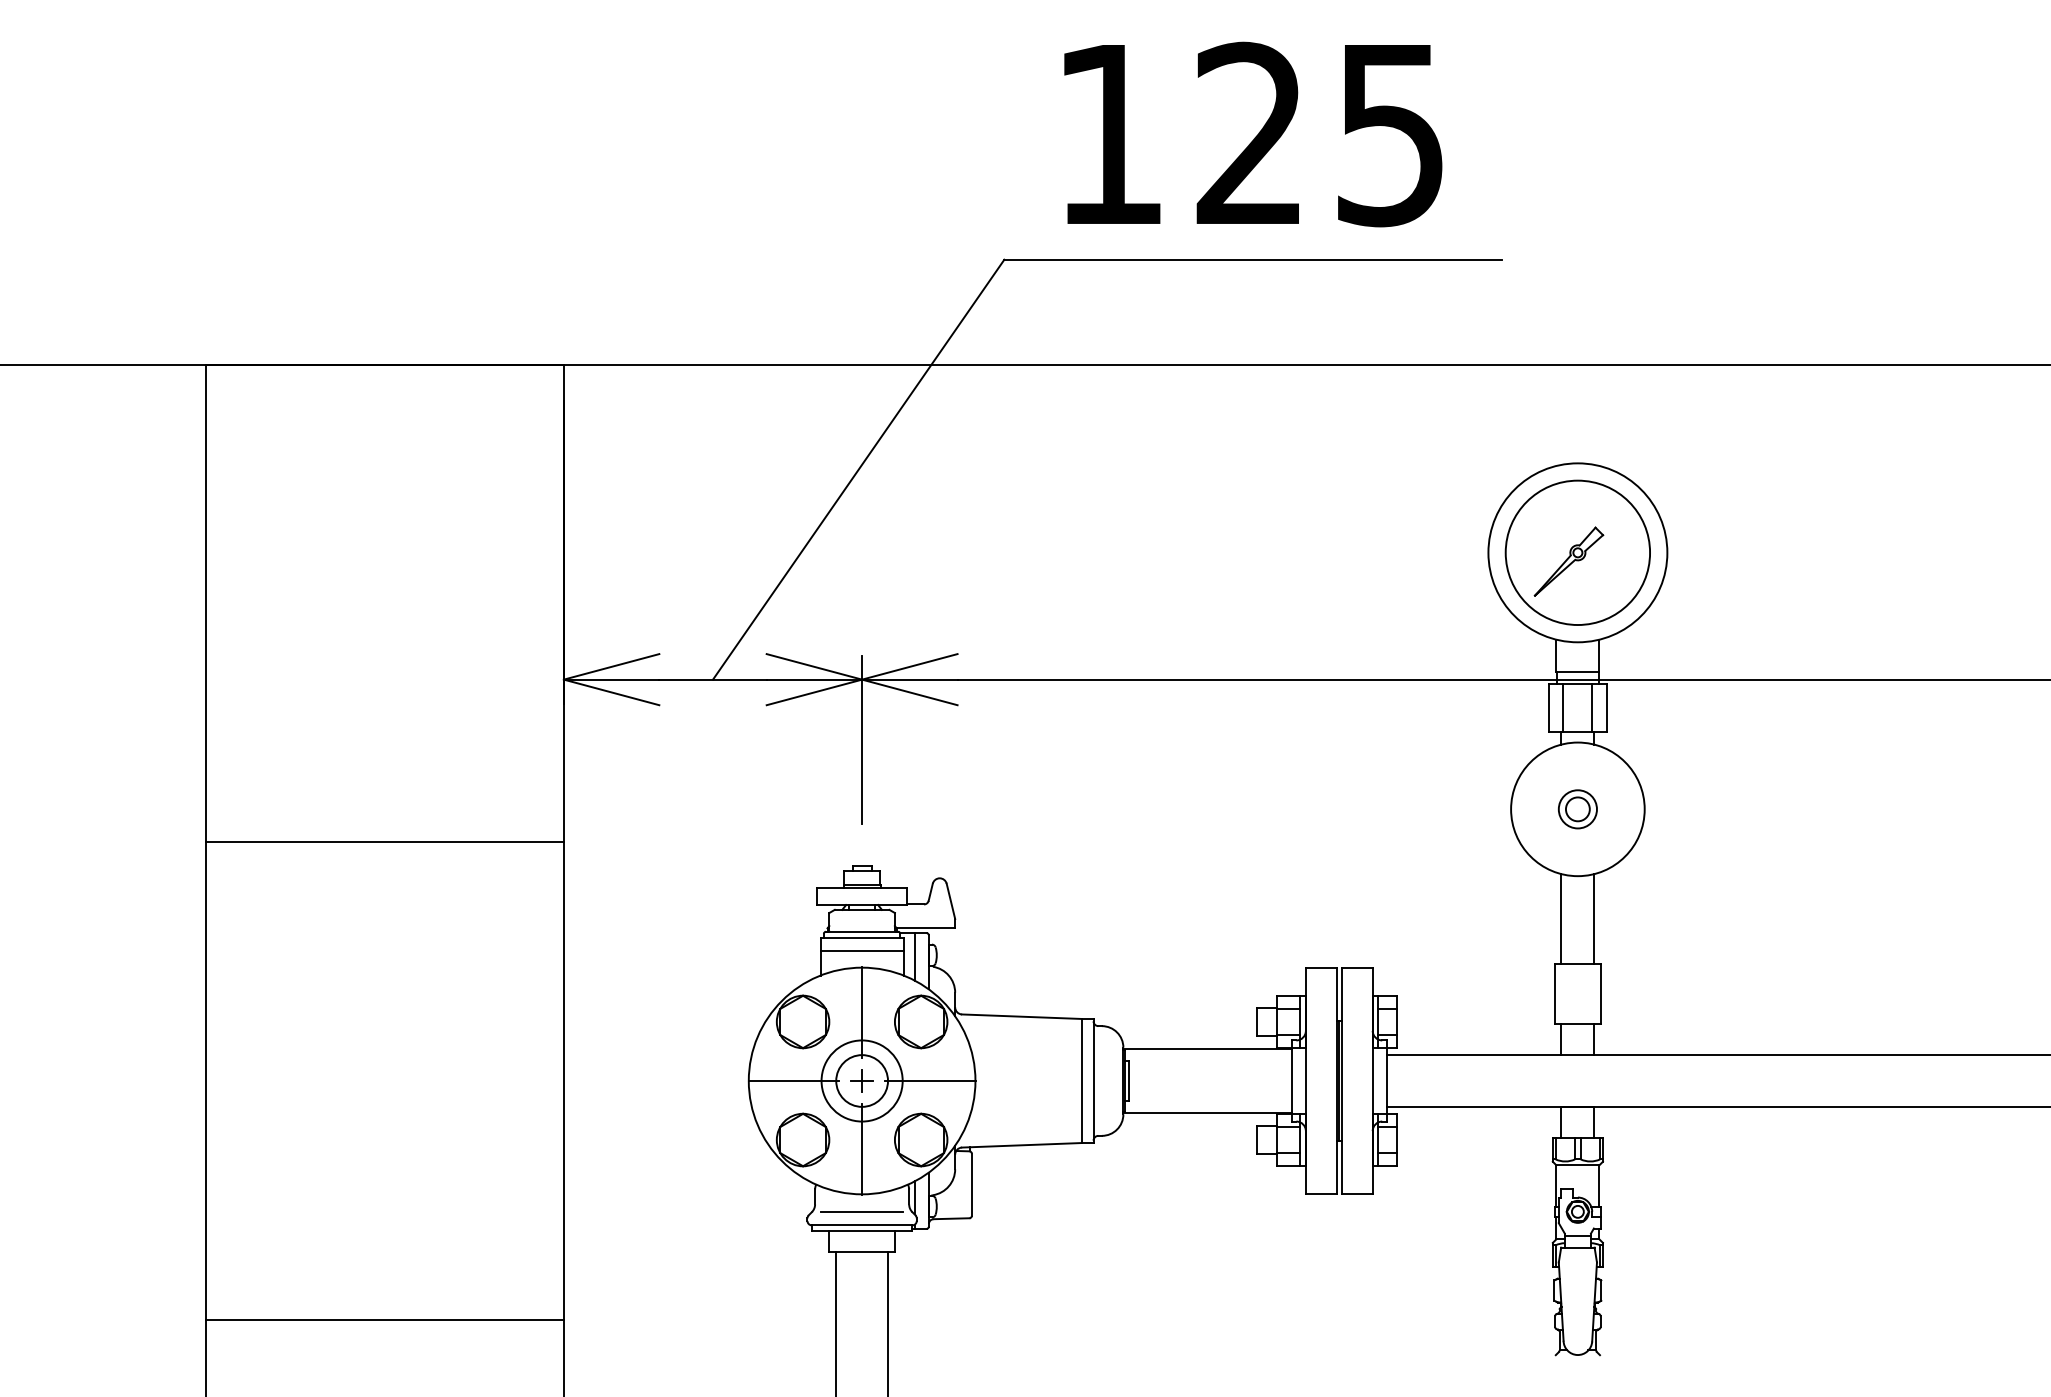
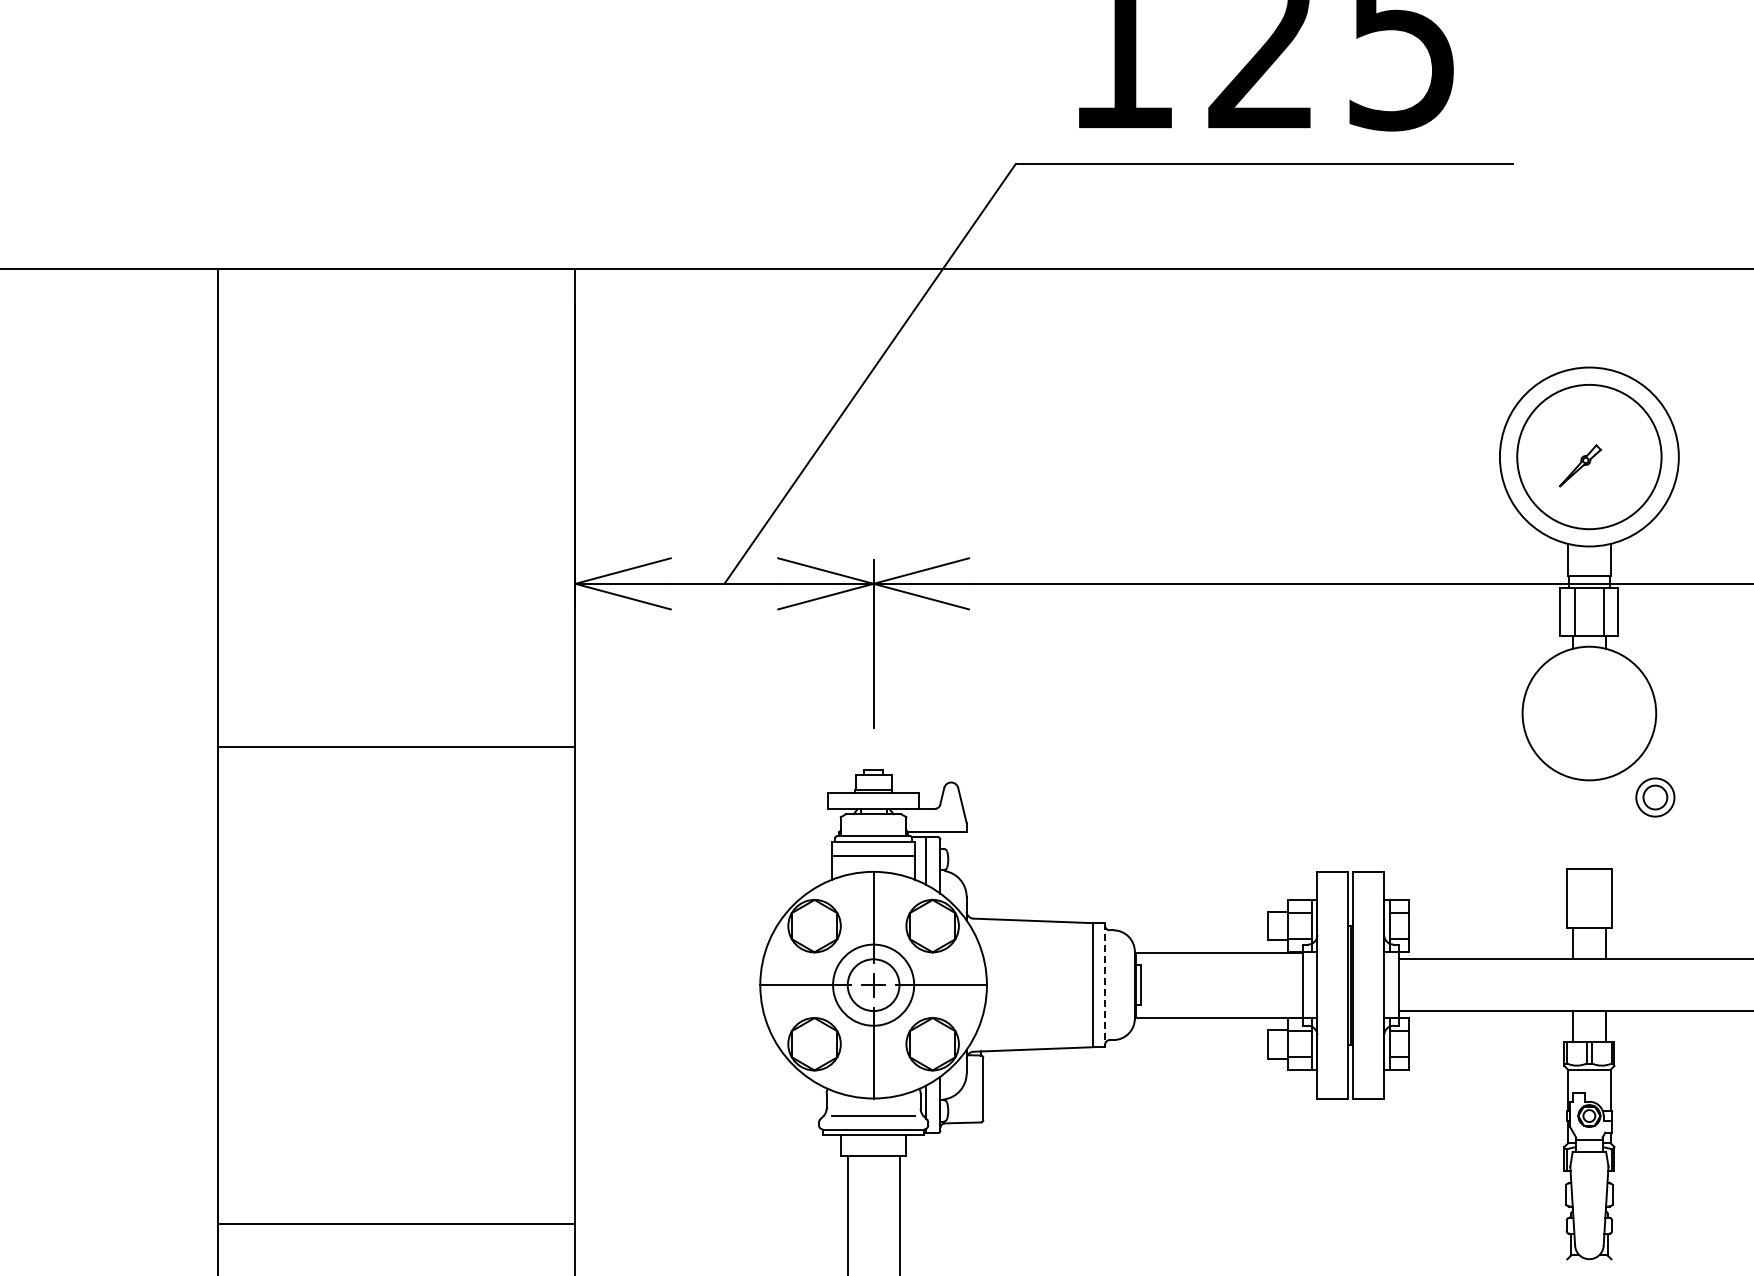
part: (1568, 561) -> (1580, 465), size x0.6
part: (1577, 809) -> (1655, 797), moved
line: (1561, 919) -> (1573, 823), removed
line: (1594, 919) -> (1606, 823), removed
line: (1093, 1081) -> (1105, 985), solid -> dashed

